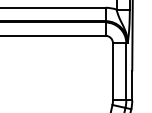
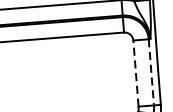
line: (113, 71) -> (136, 73), solid -> dashed
line: (126, 71) -> (151, 71), solid -> dashed

